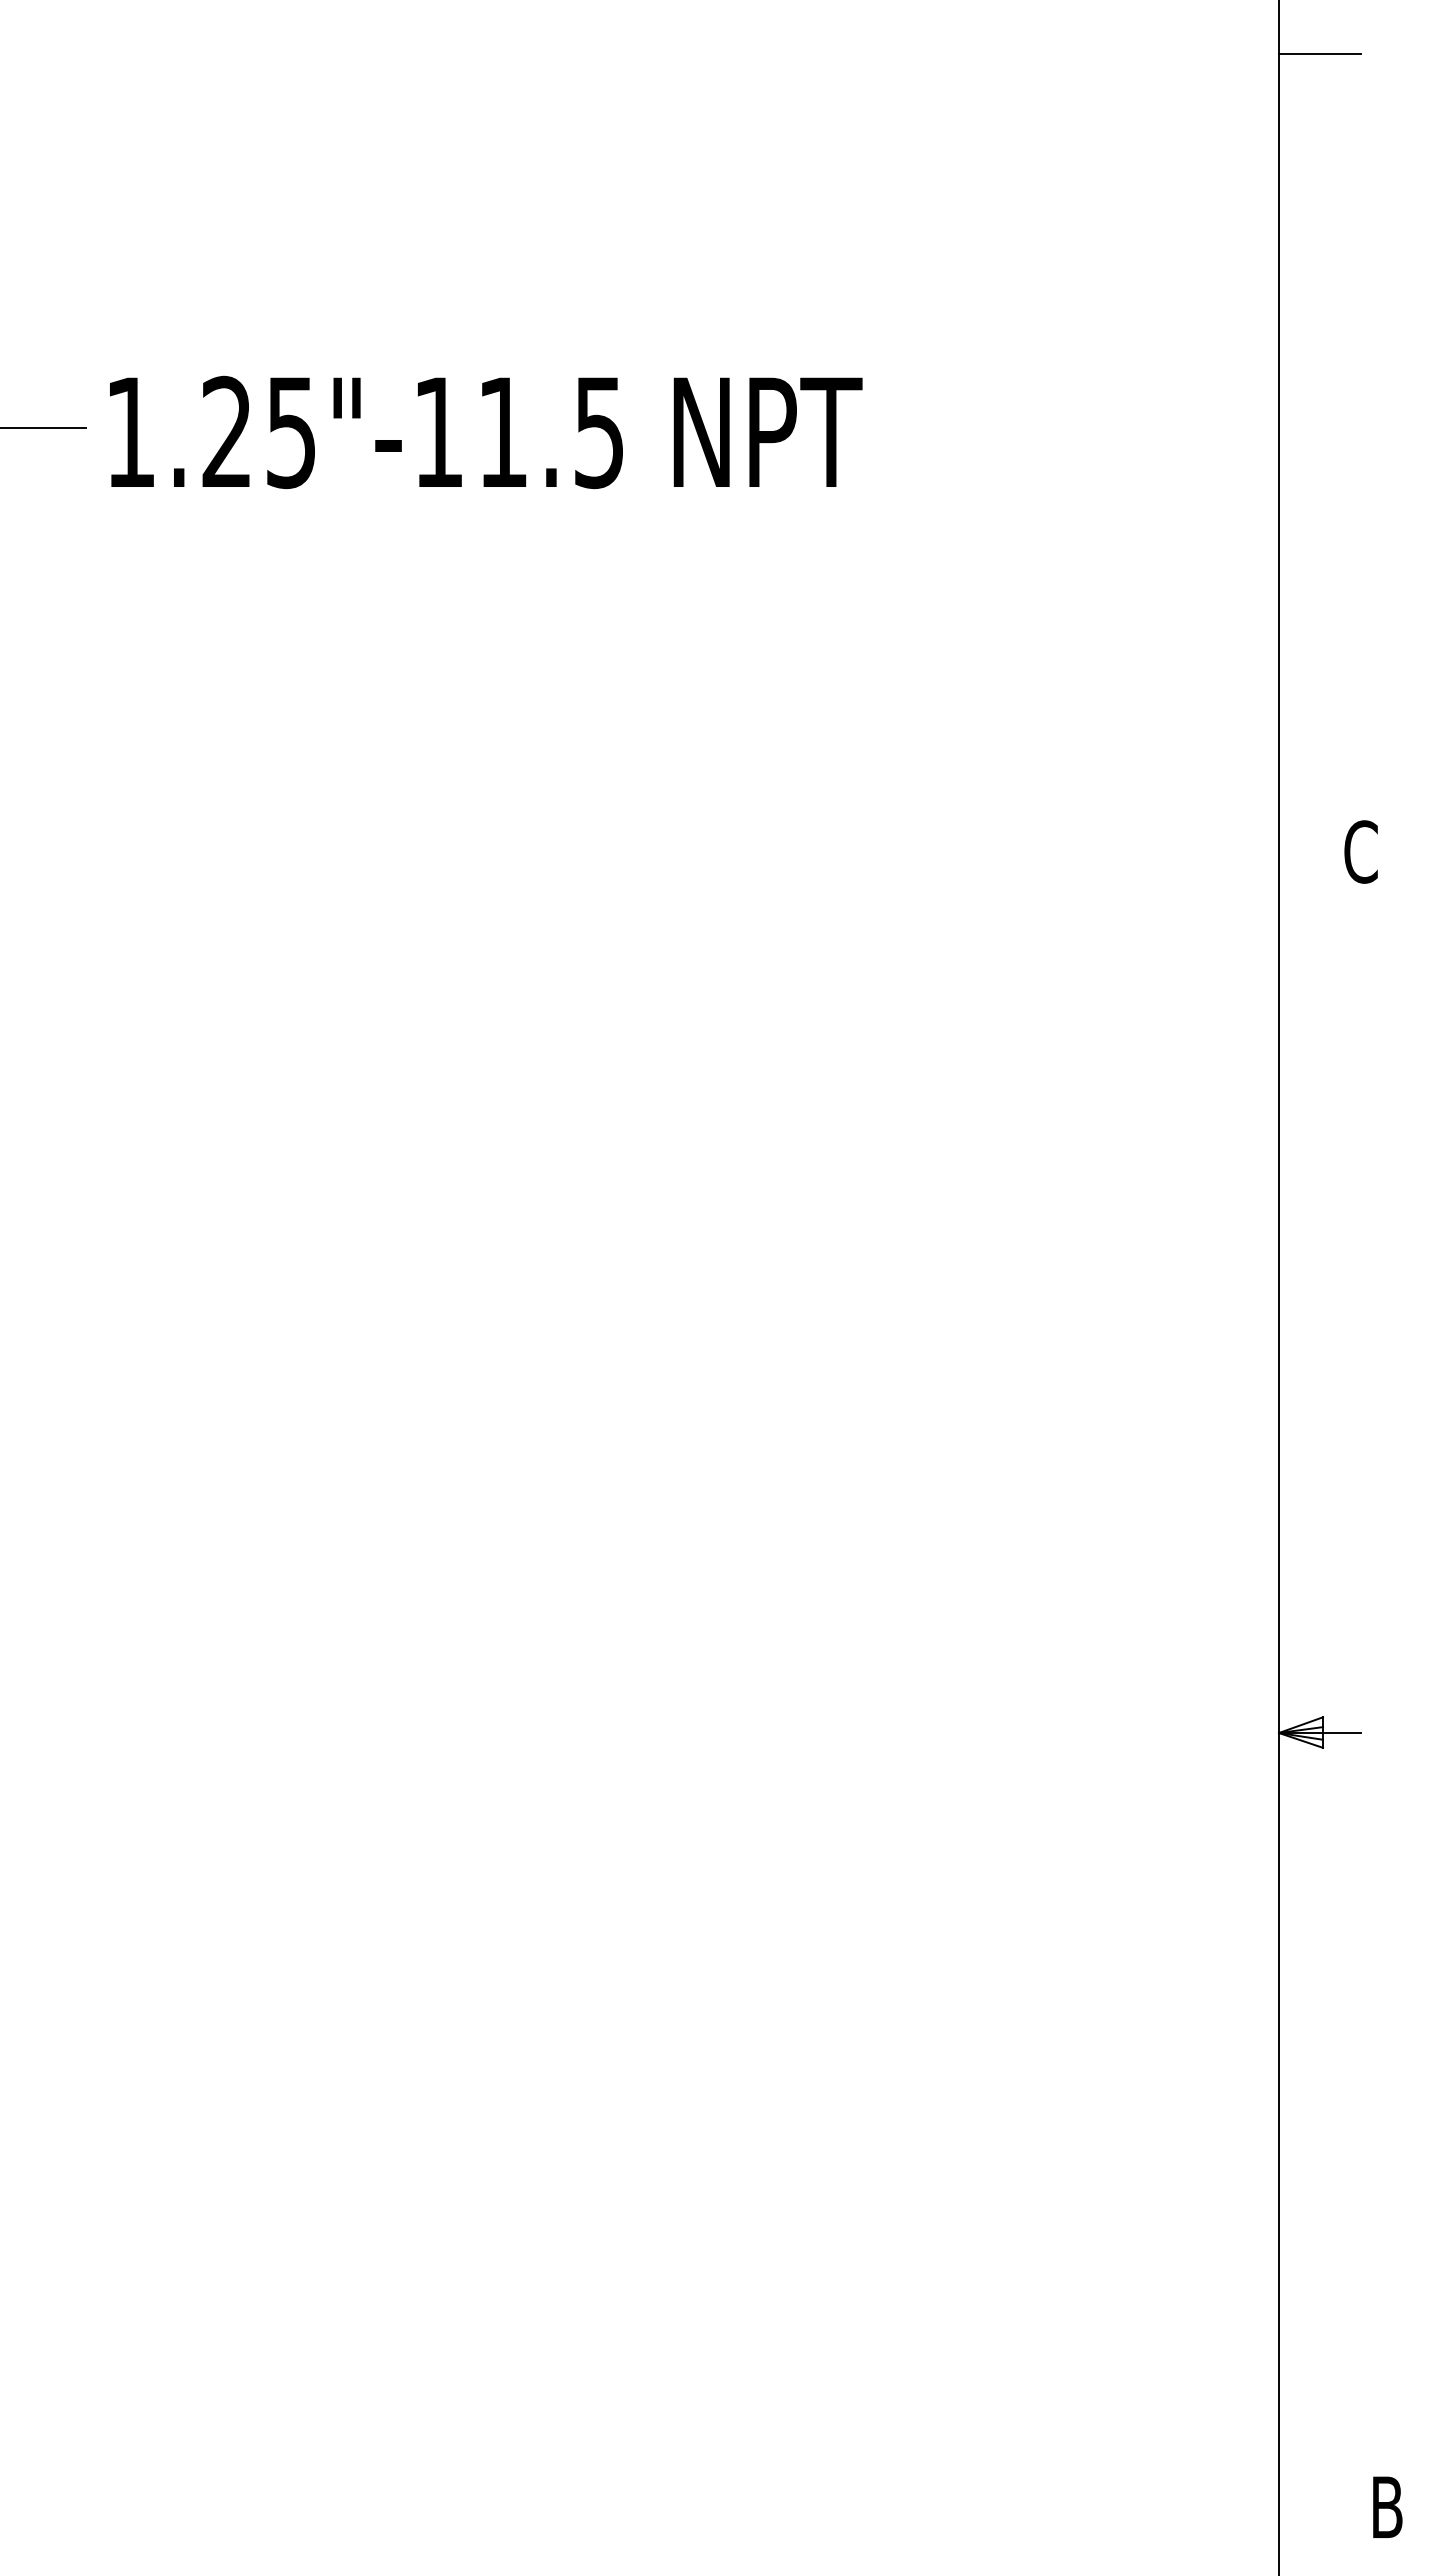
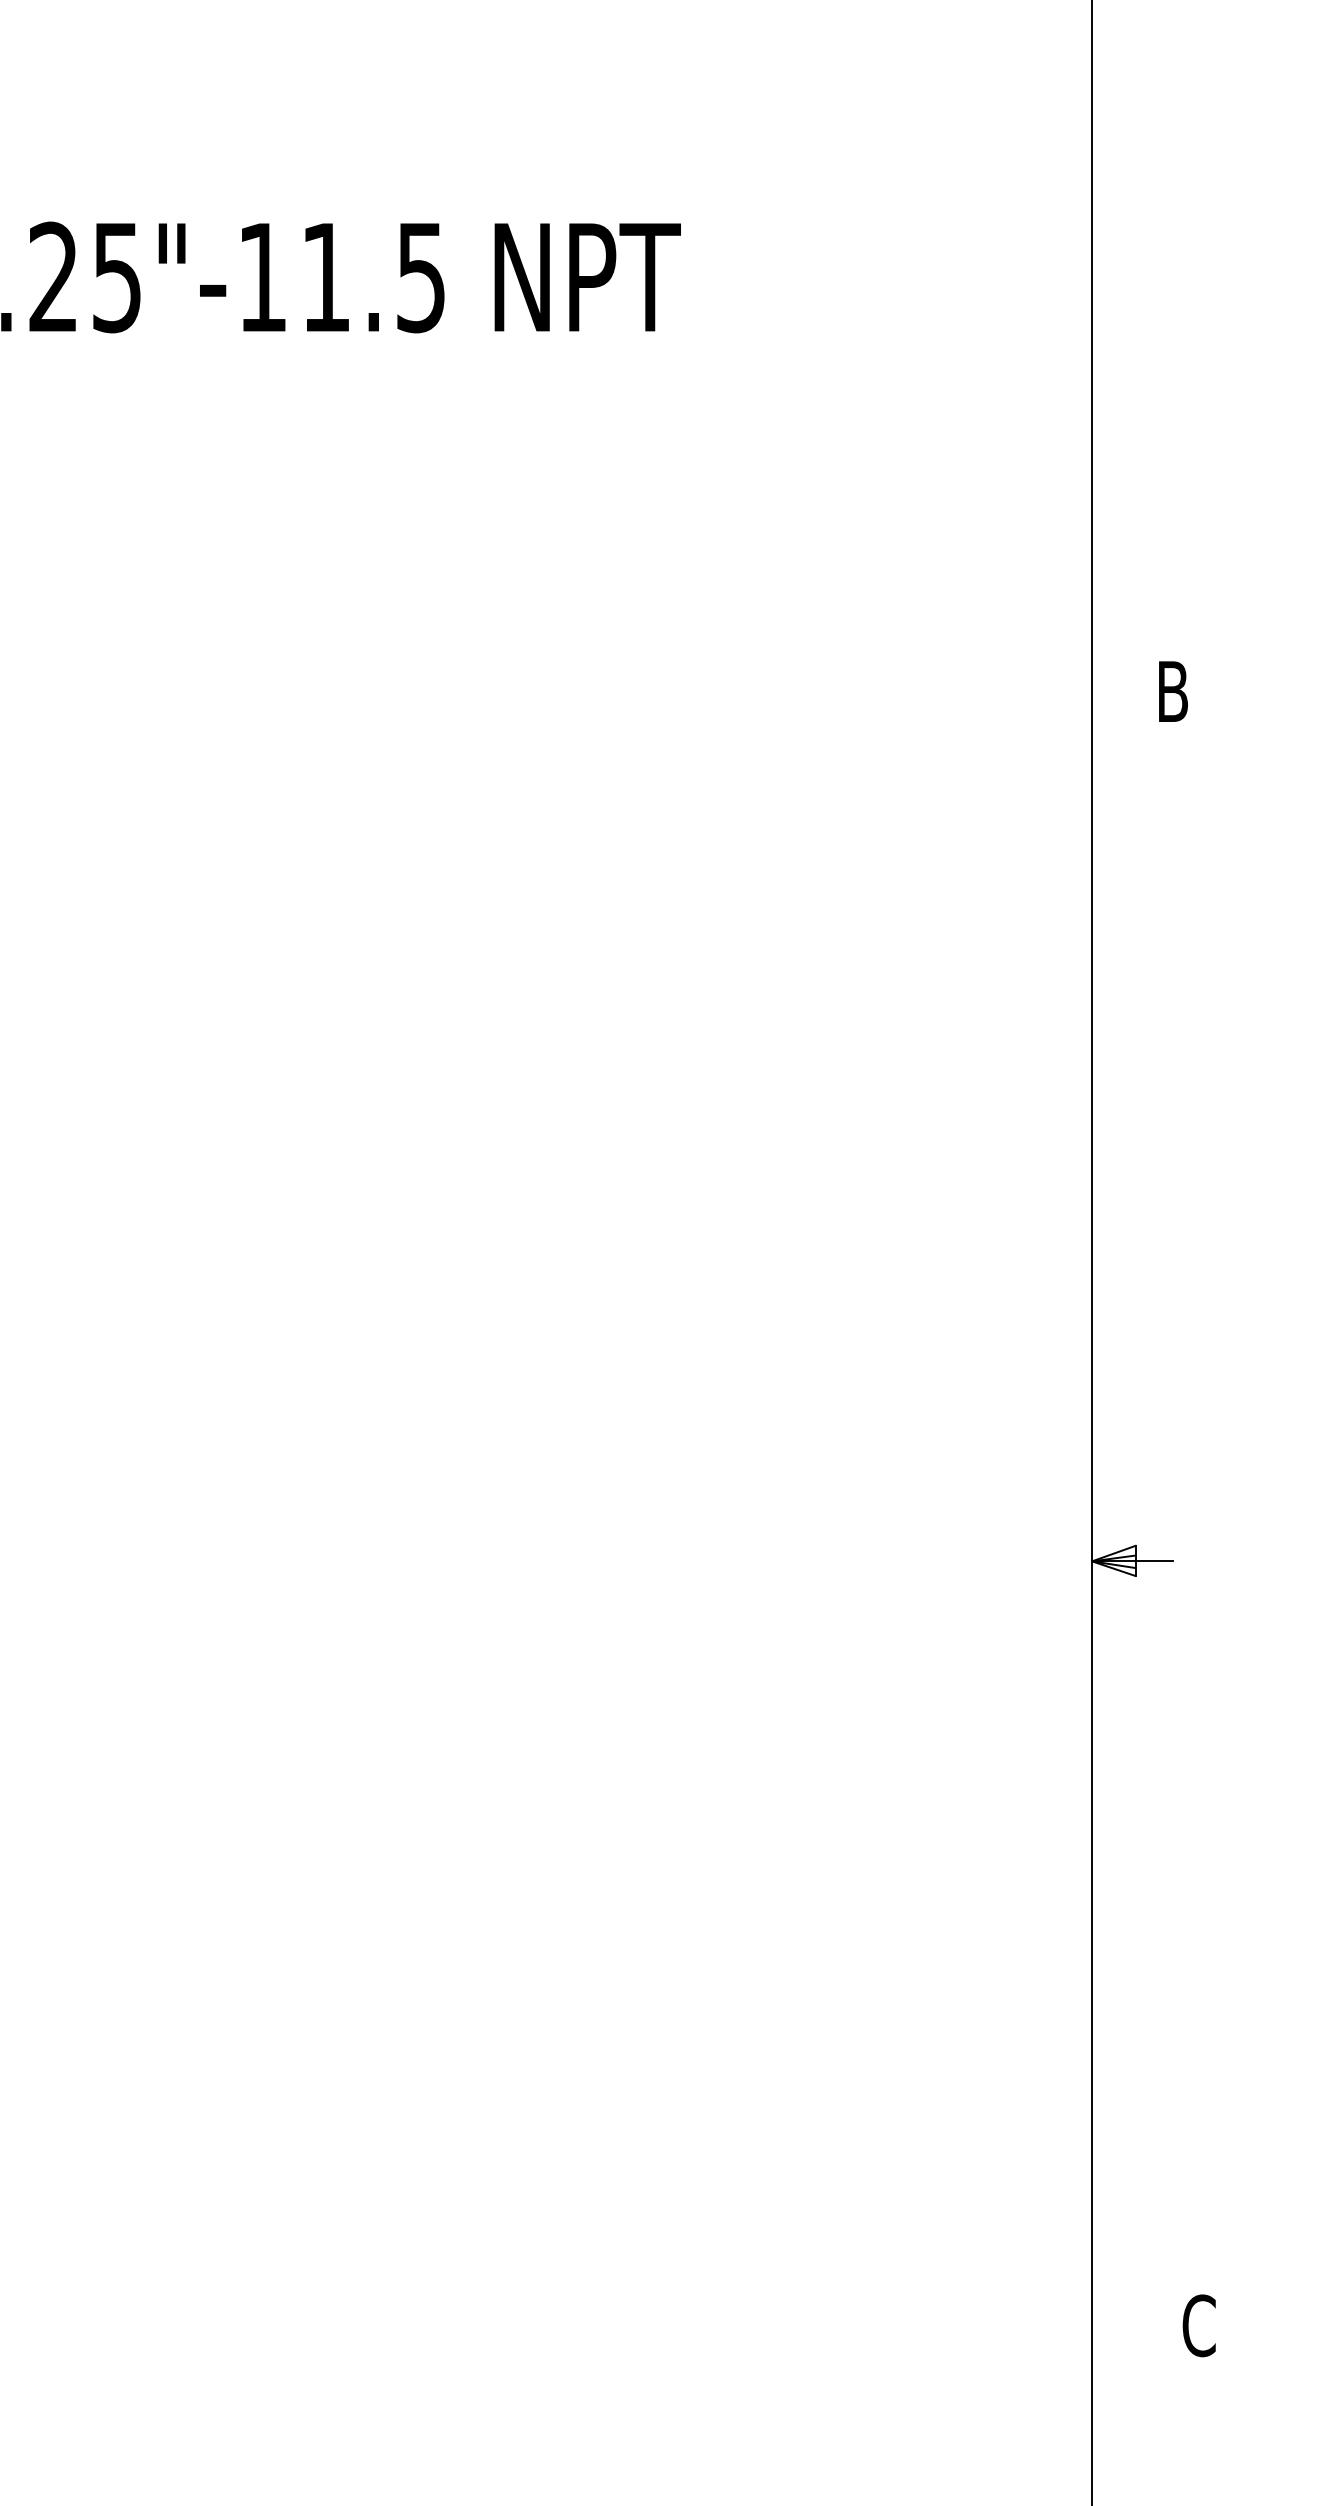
text: (1360, 851) -> (1172, 691), C -> B
text: (1387, 2507) -> (1199, 2325), B -> C

